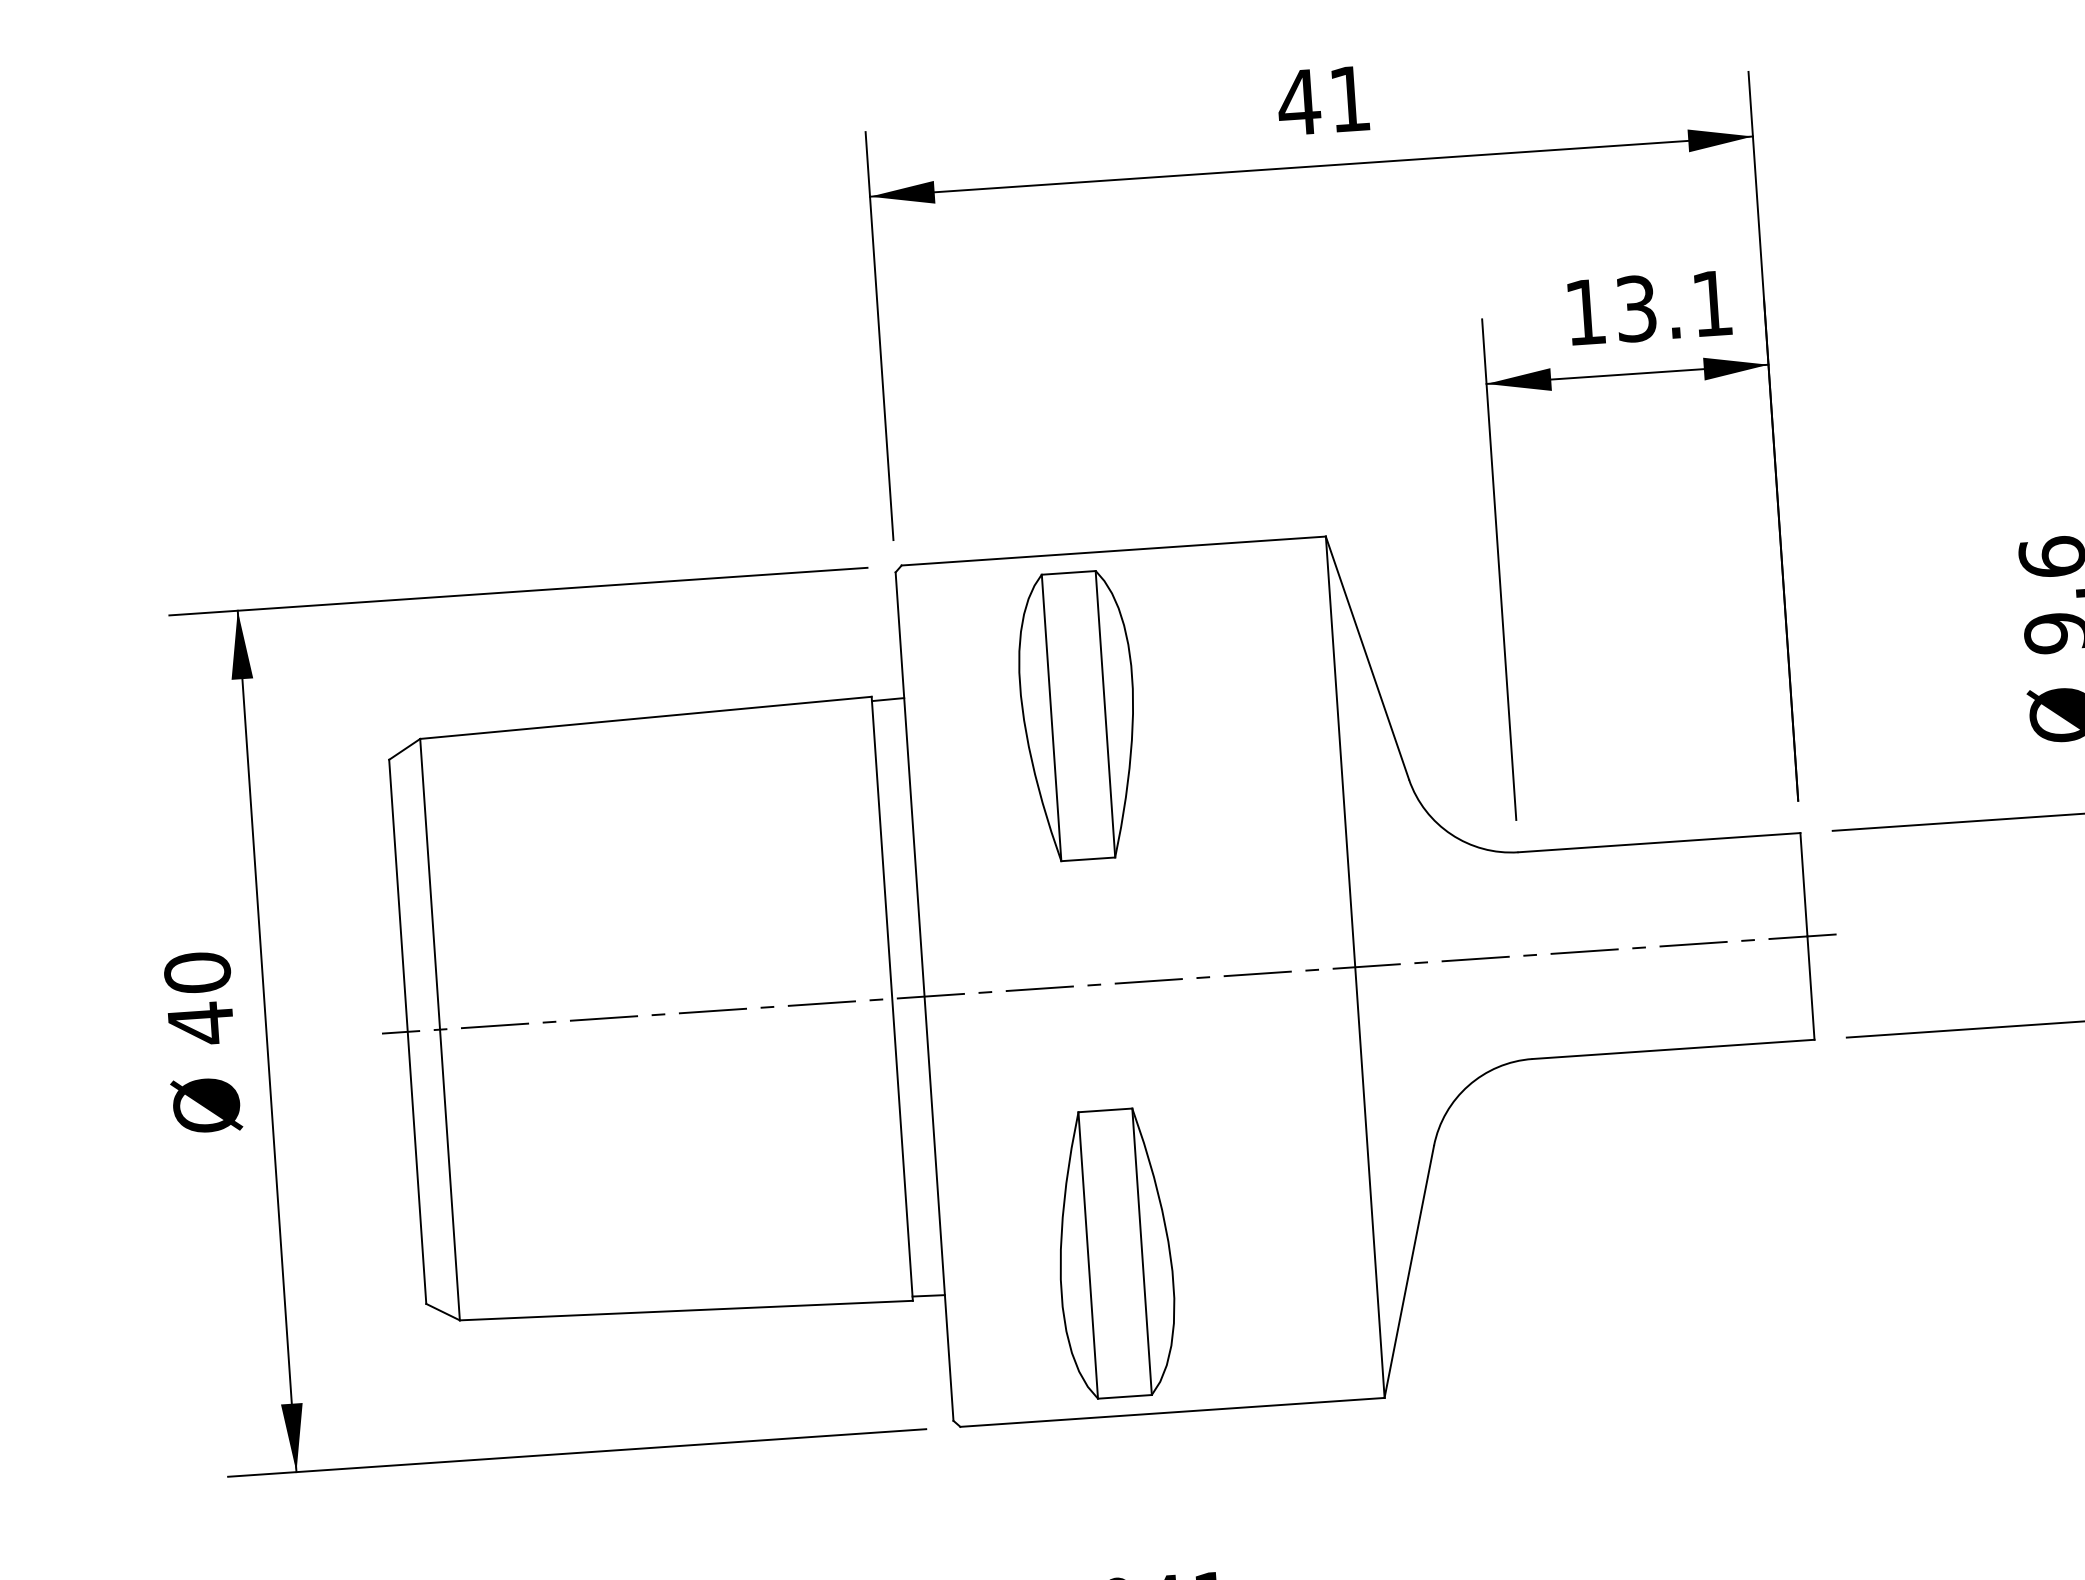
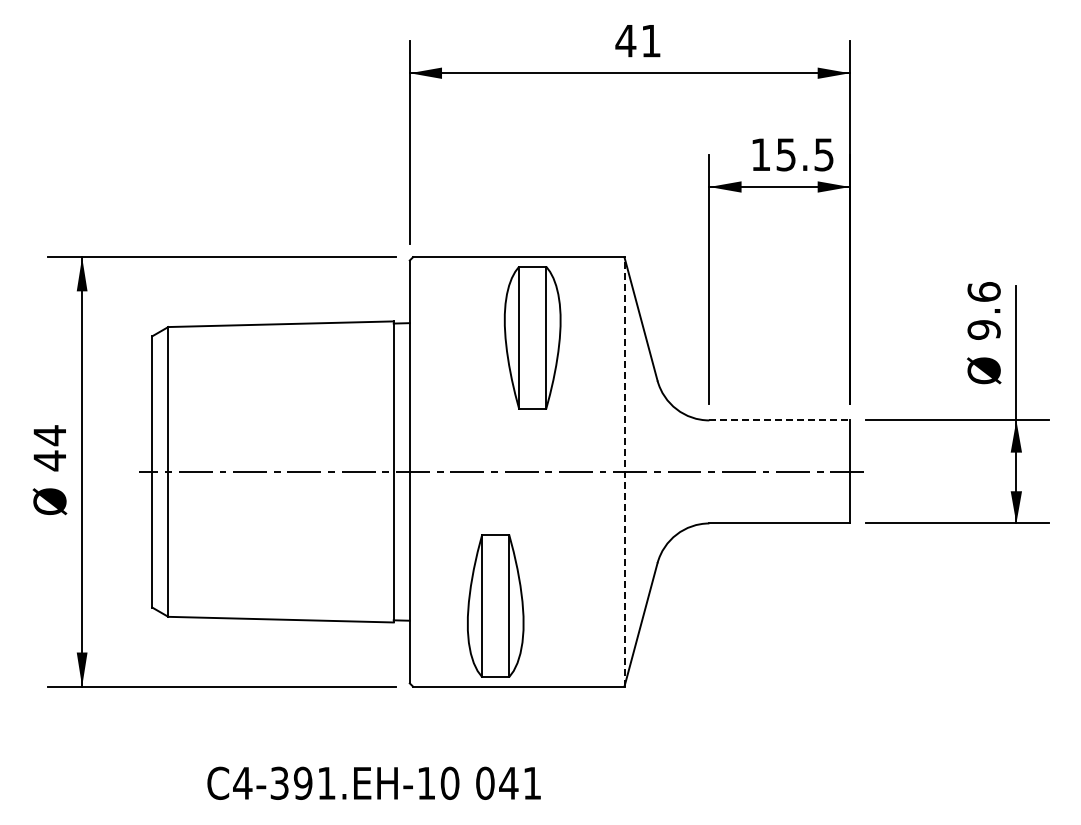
text: (1674, 305) -> (805, 154), 13.1 -> 15.5
part: (1078, 715) -> (532, 337), moved
line: (1661, 842) -> (780, 420), solid -> dashed
line: (1355, 966) -> (624, 471), solid -> dashed
text: (196, 972) -> (49, 435), 40 -> 44

